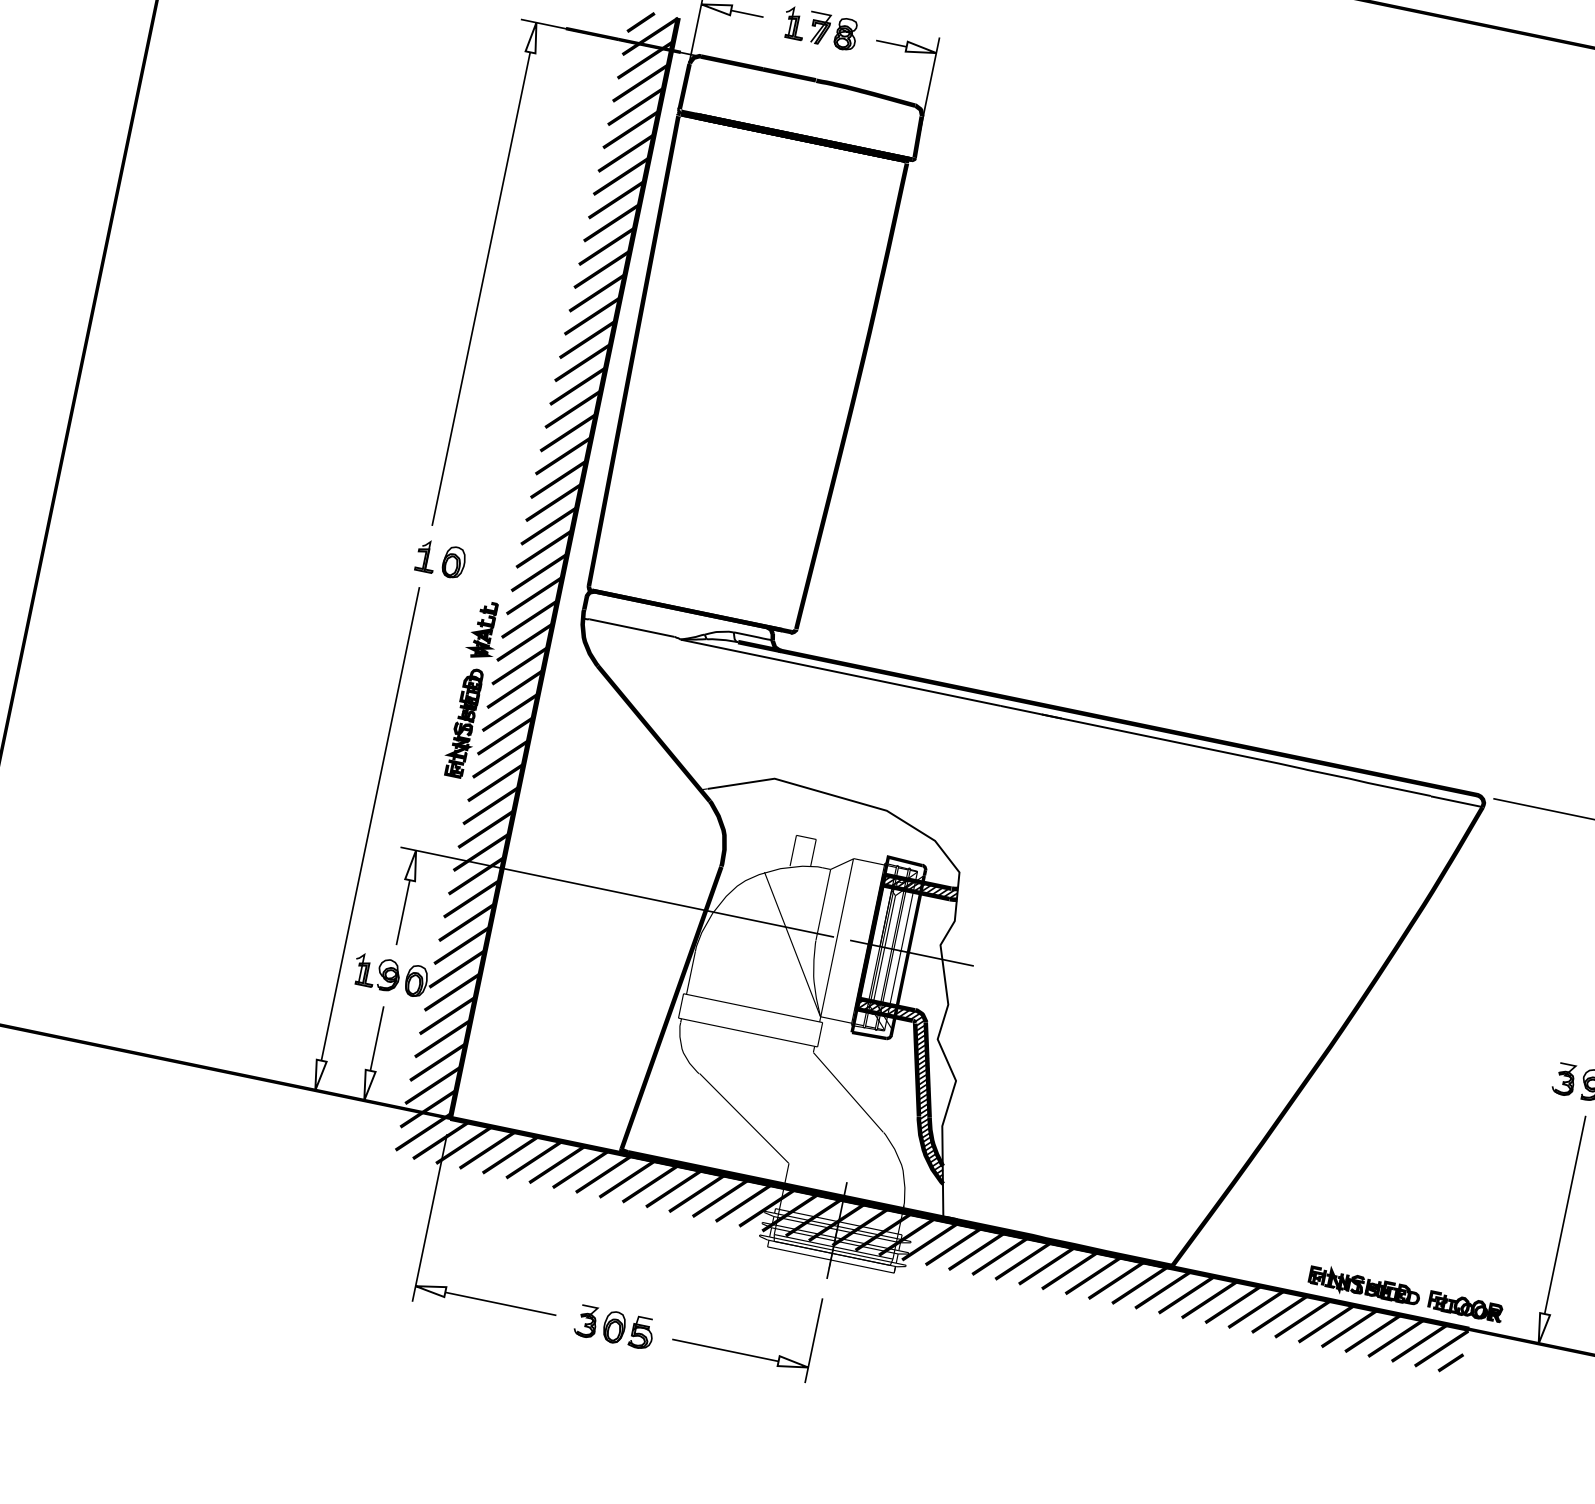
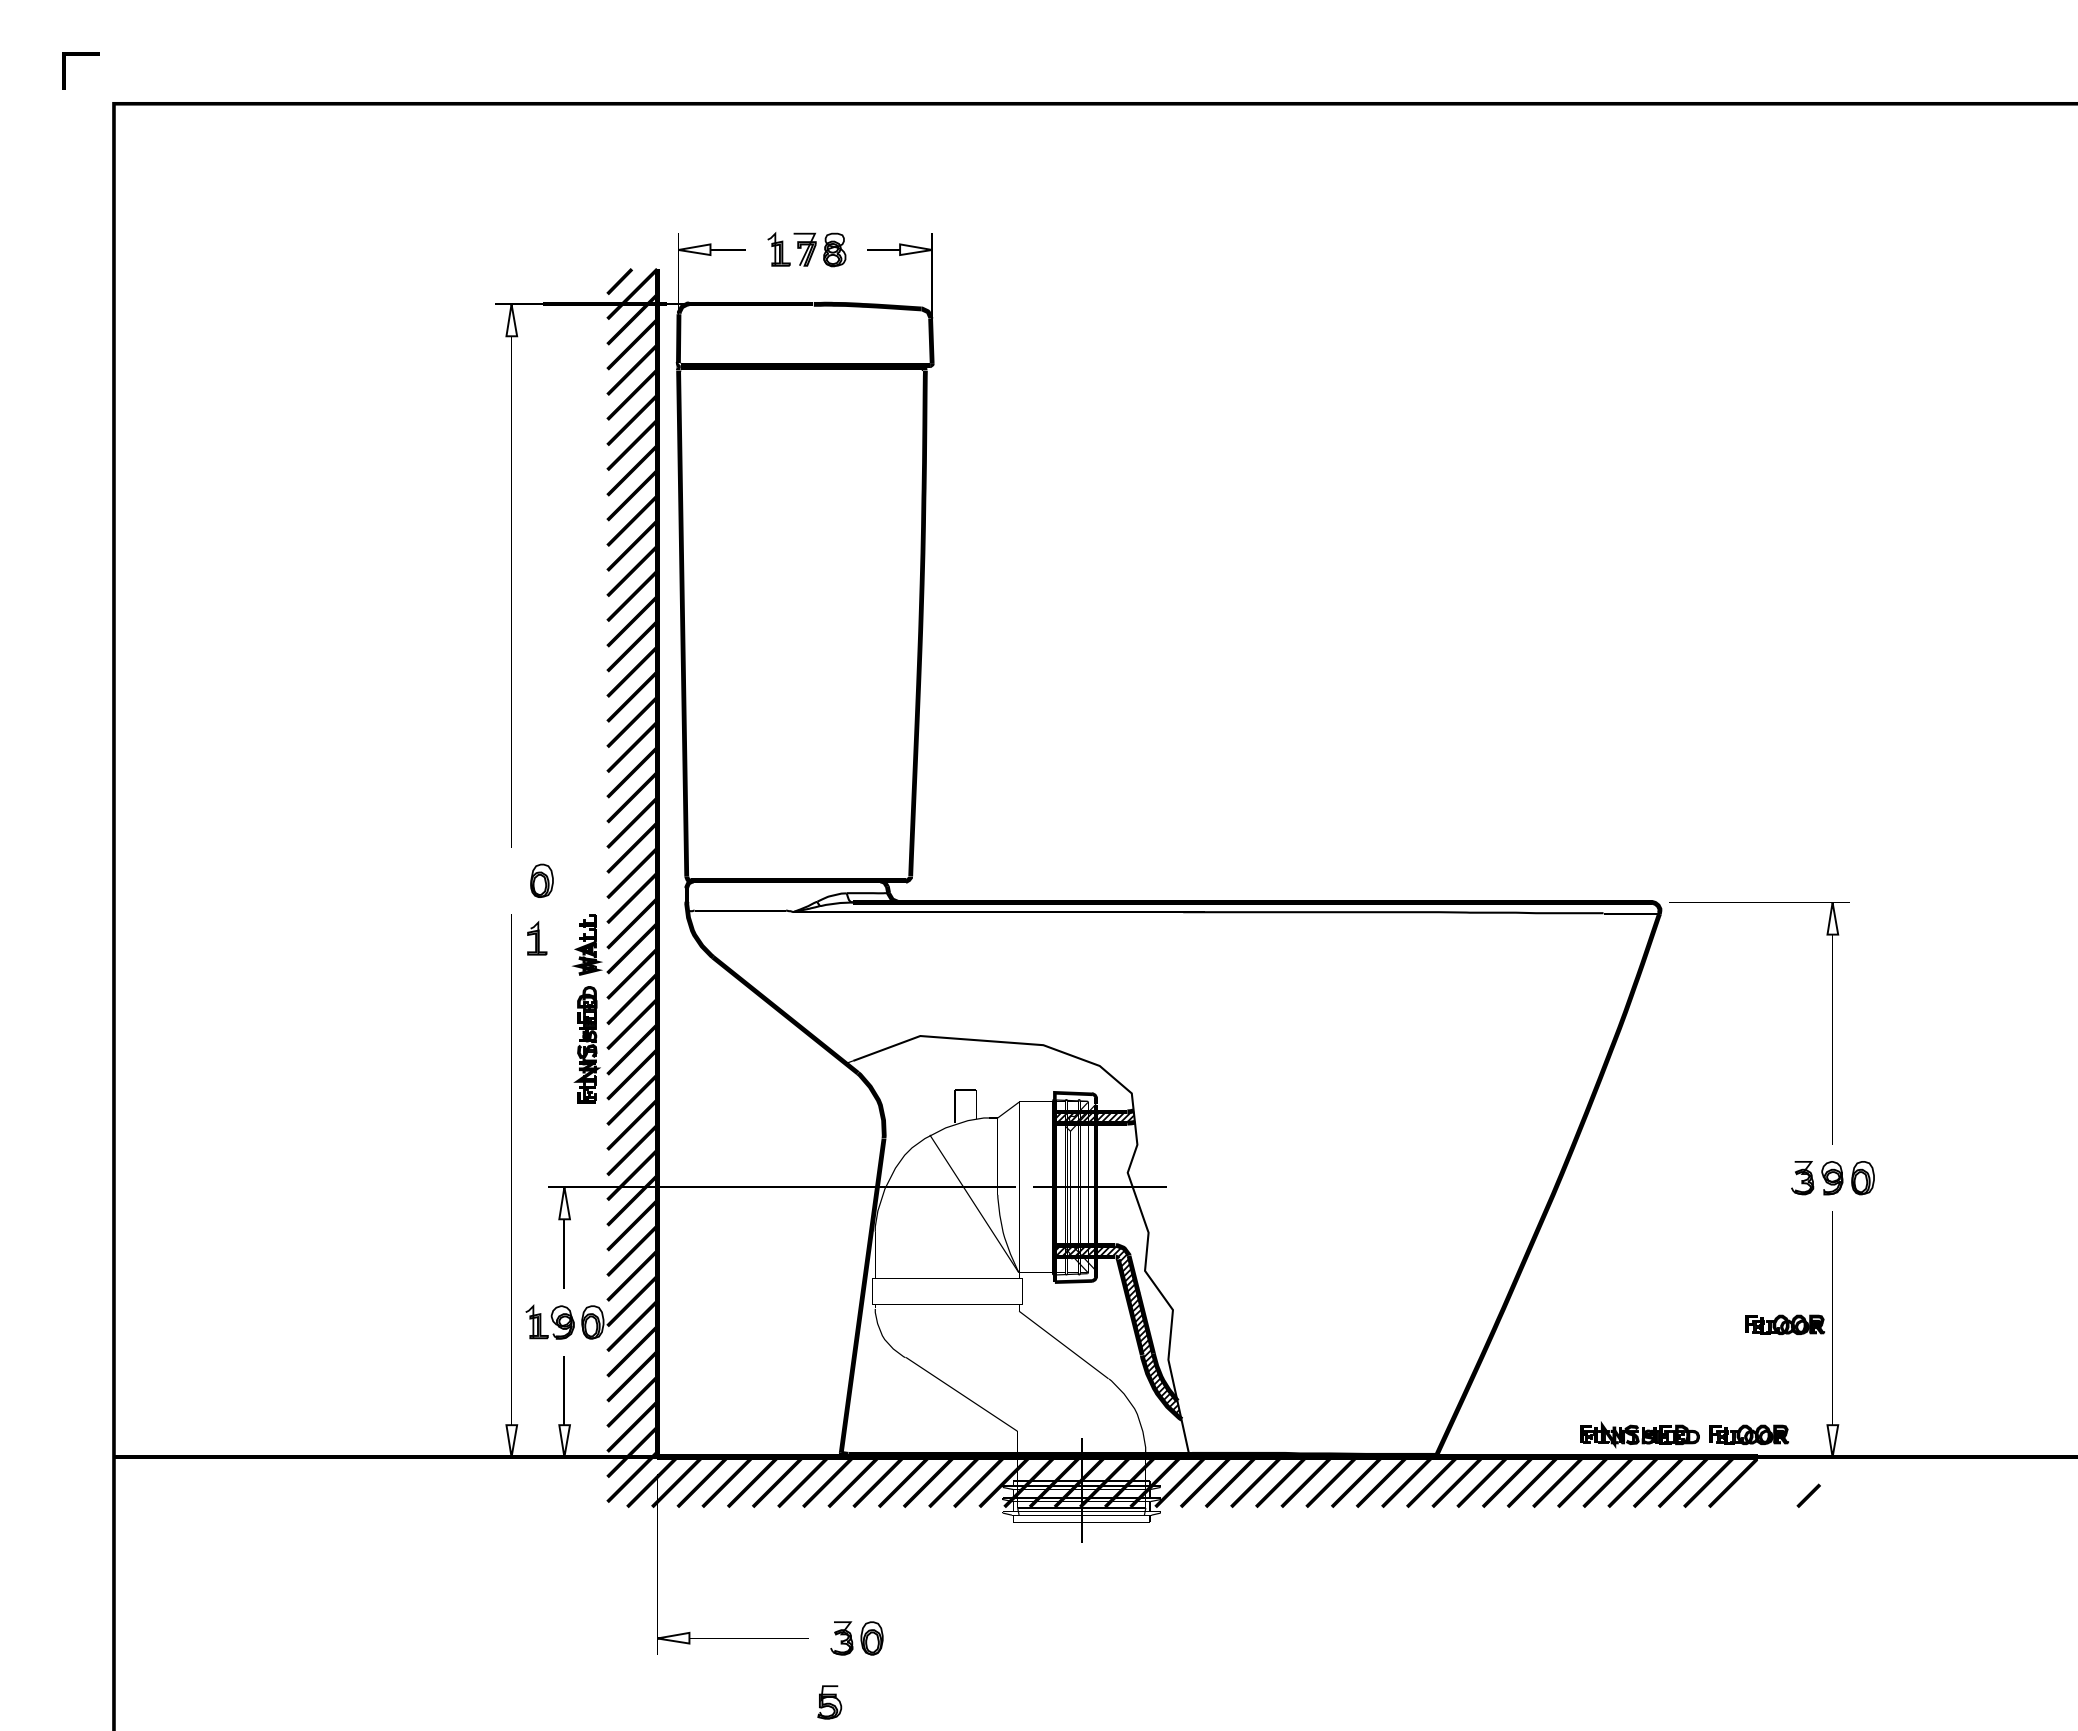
part: (426, 556) -> (537, 938), moved
part: (1519, 1211) -> (1784, 1324), added
part: (641, 1333) -> (829, 1702), moved
part: (739, 1353) -> (1007, 1638), removed
line: (1450, 1362) -> (1808, 1495), moved

